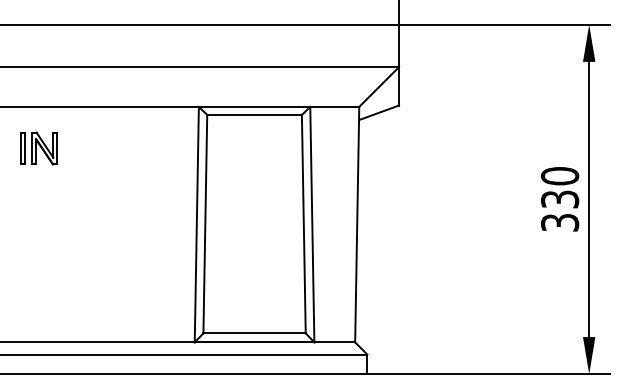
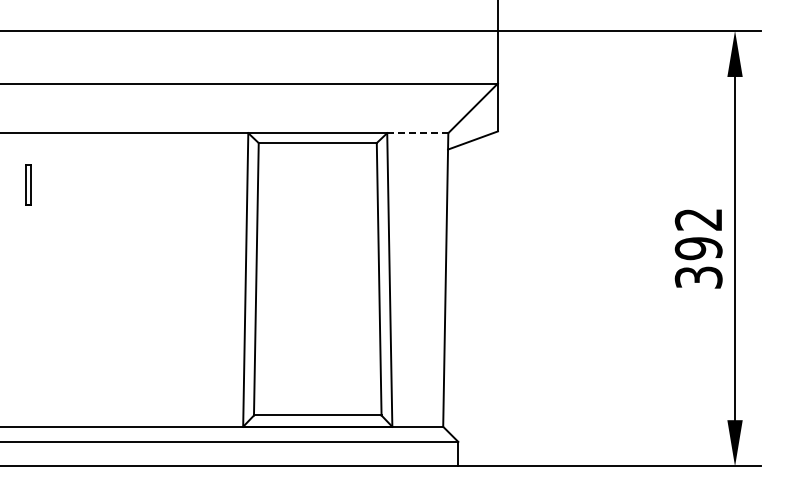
line: (334, 107) -> (417, 133), solid -> dashed
part: (45, 148) -> (56, 184), removed
text: (559, 188) -> (698, 234), 330 -> 392

